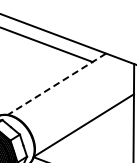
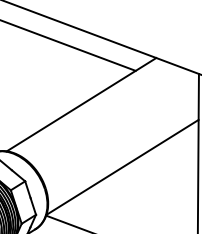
line: (56, 84) -> (80, 105), dashed -> solid

